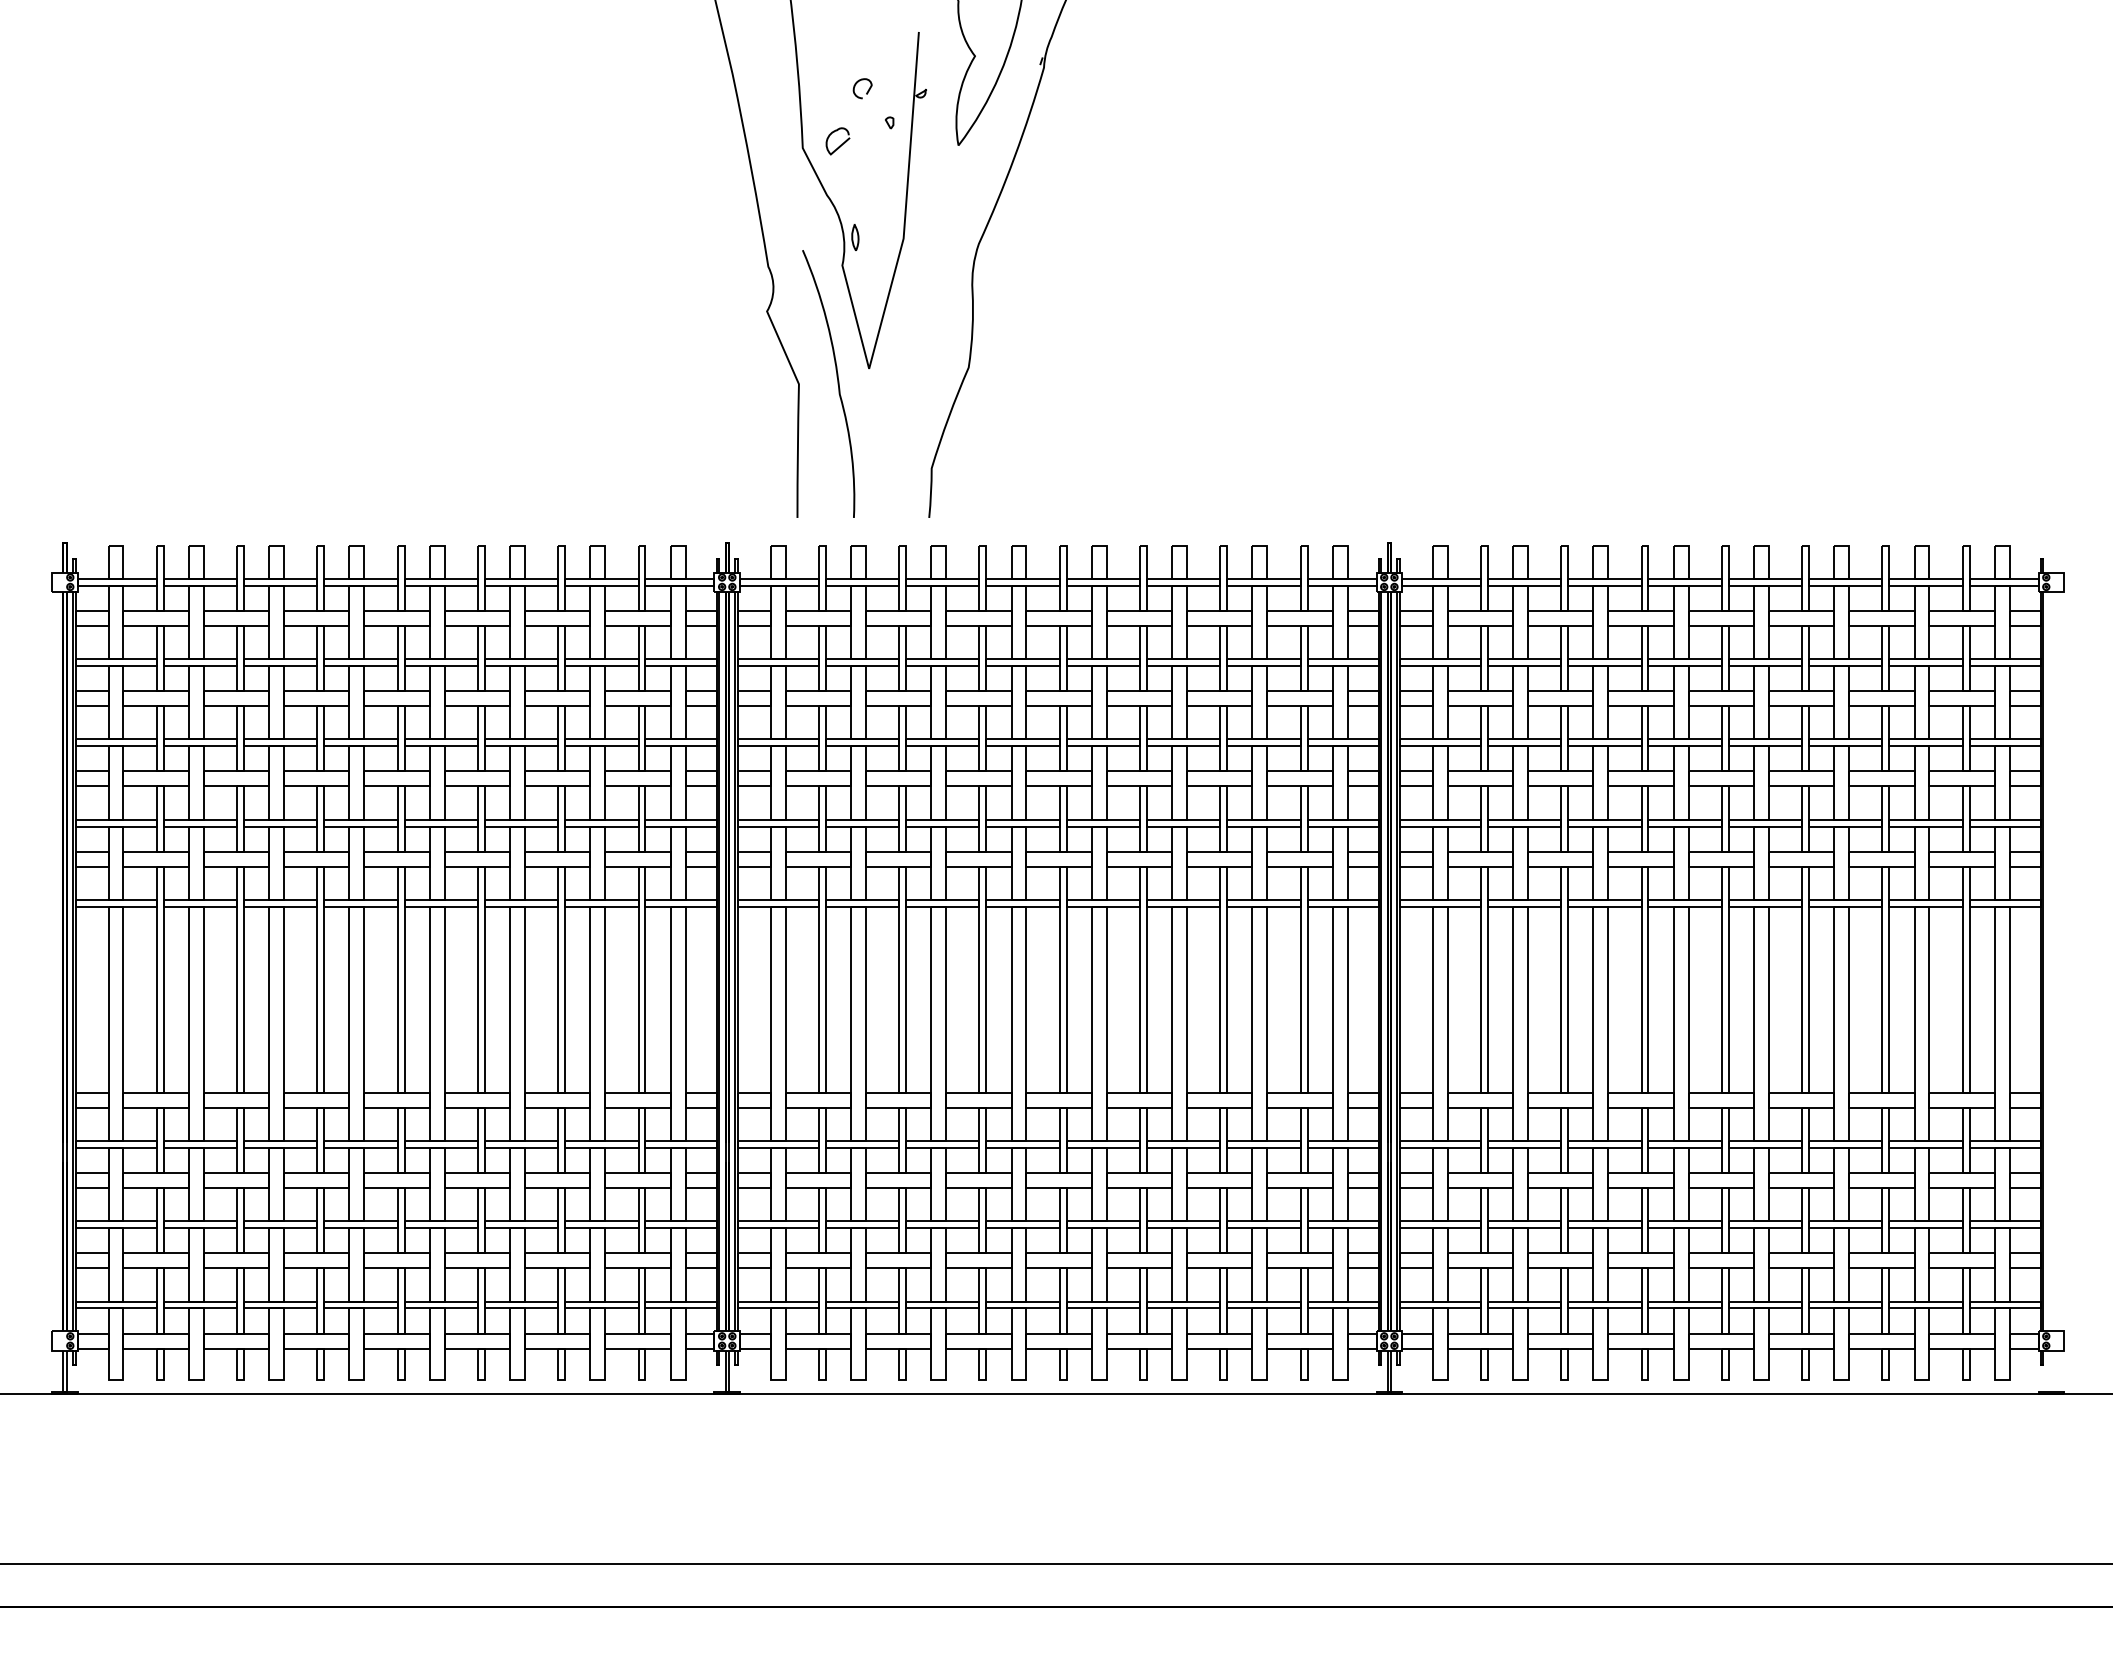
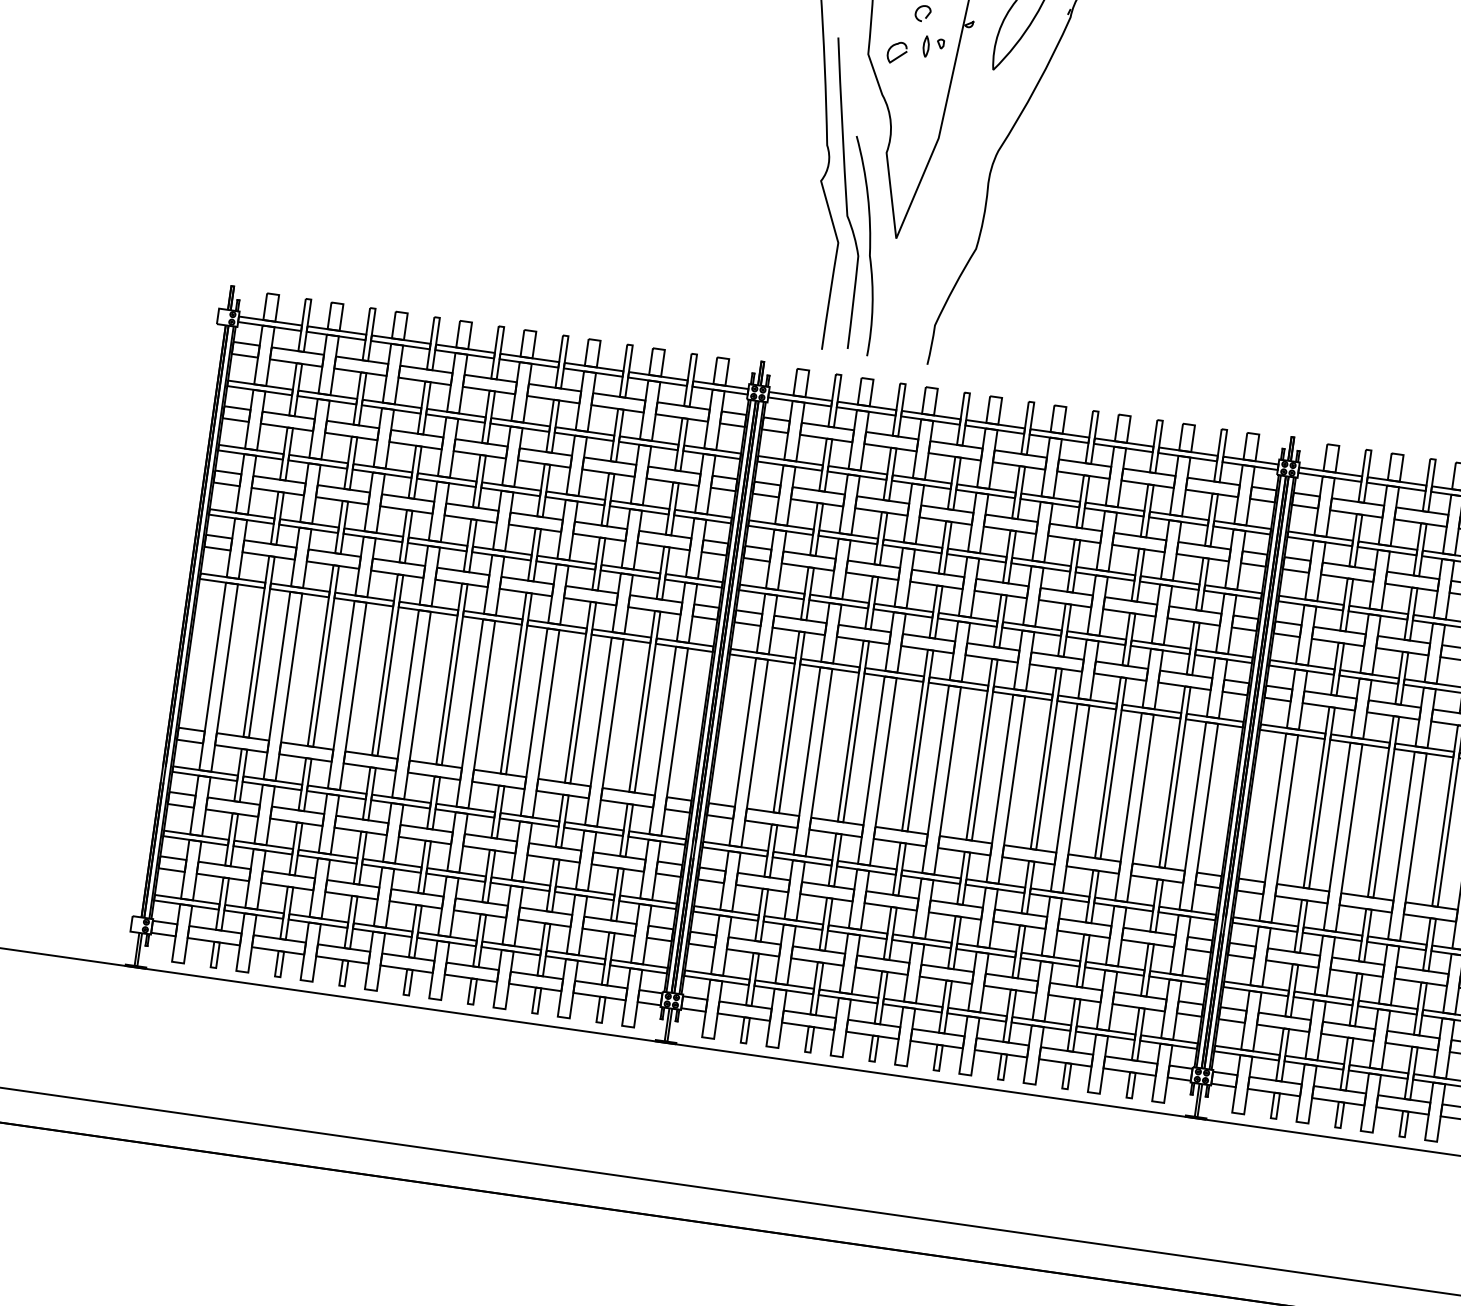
curve: (853, 237) -> (924, 46), moved
curve: (798, 322) -> (844, 193), added

